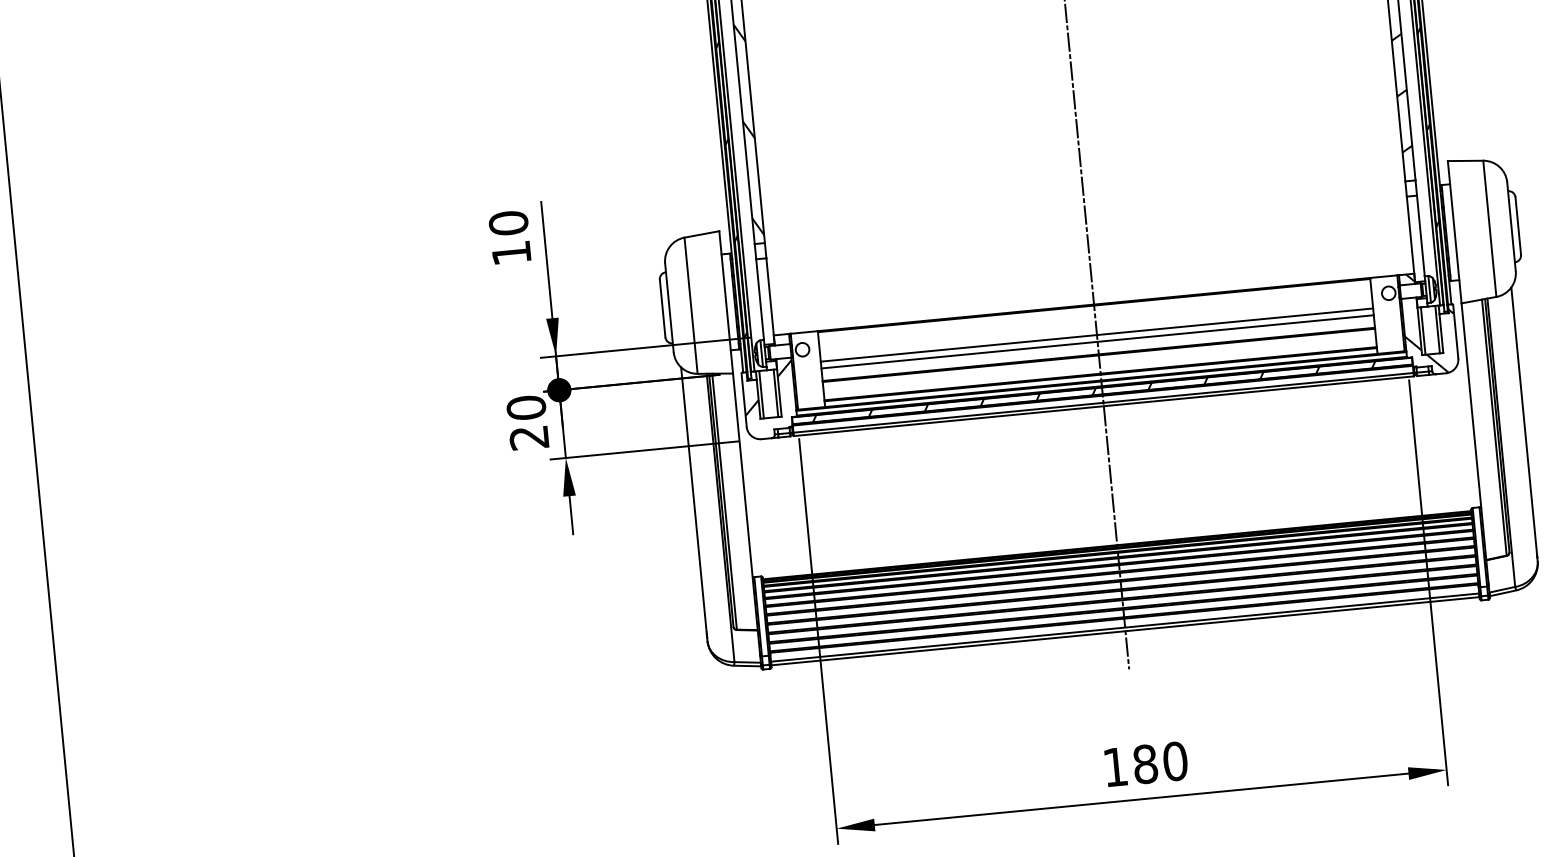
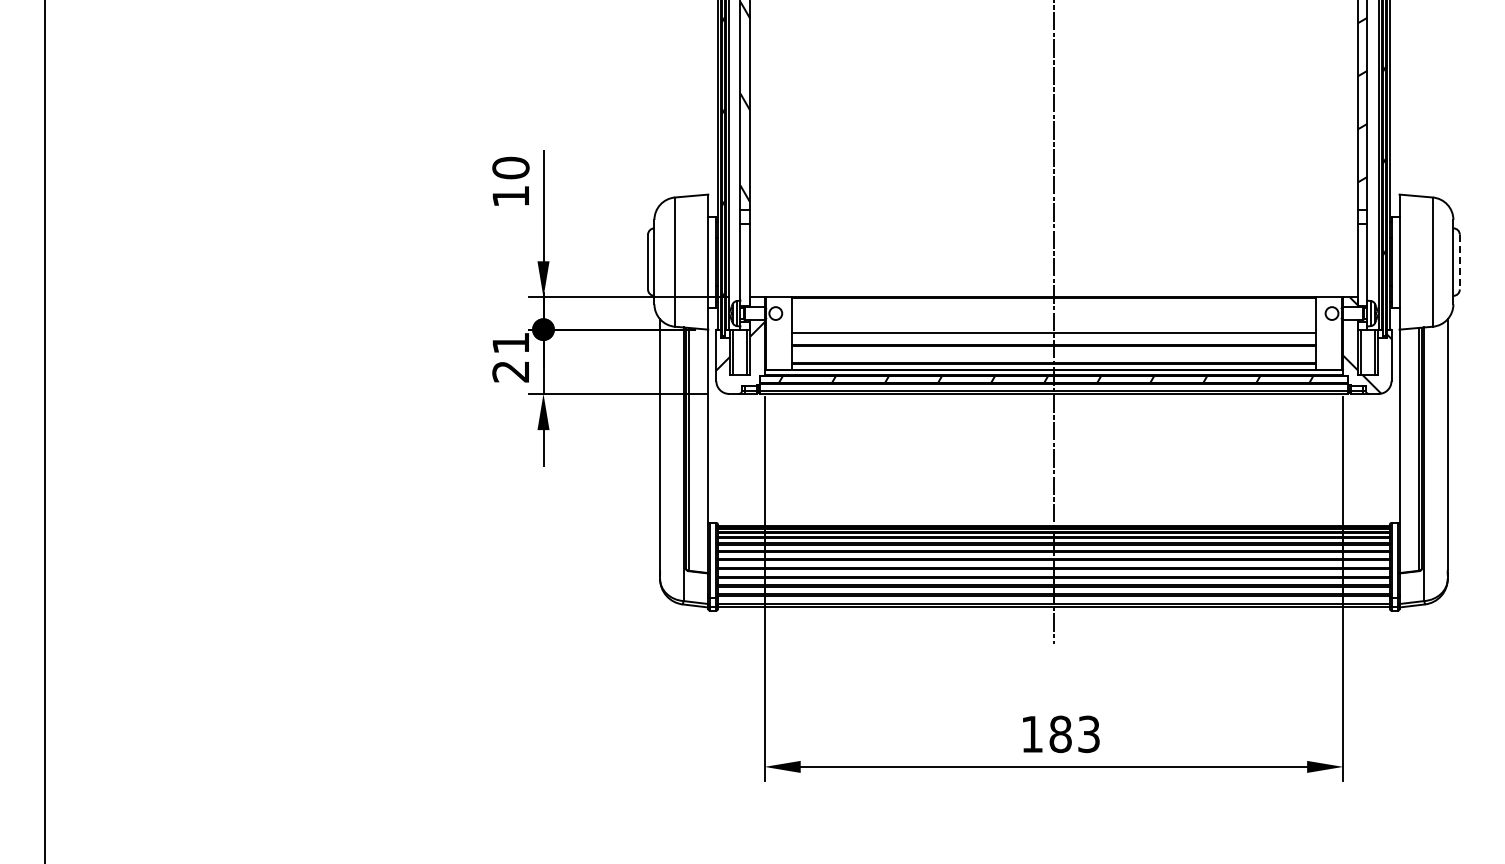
line: (1517, 226) -> (1459, 262), solid -> dashed
line: (1096, 335) -> (1053, 326), removed
text: (525, 408) -> (510, 343), 20 -> 21
text: (1175, 761) -> (1089, 734), 180 -> 183

